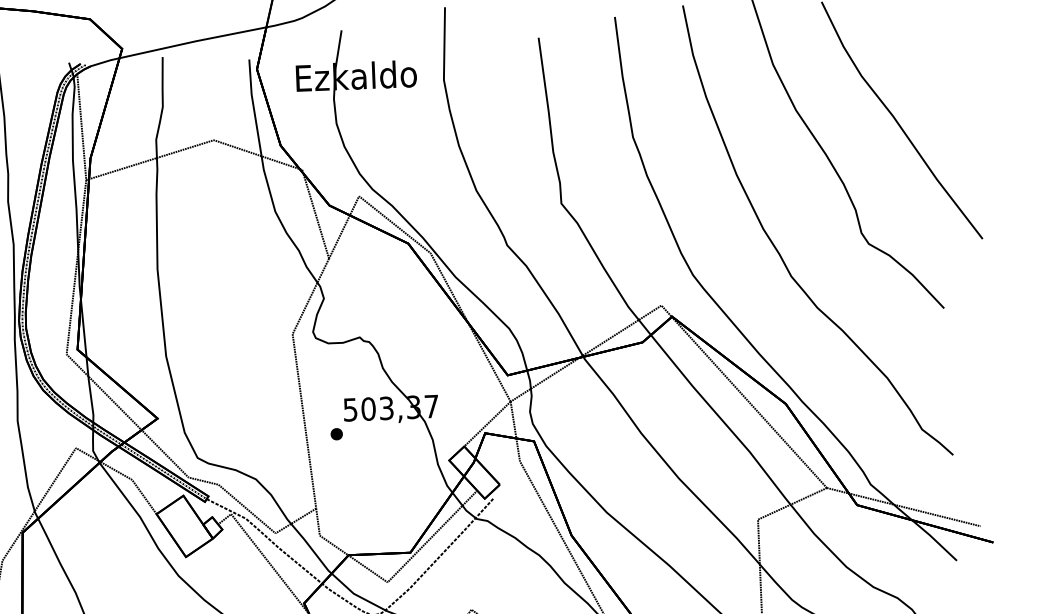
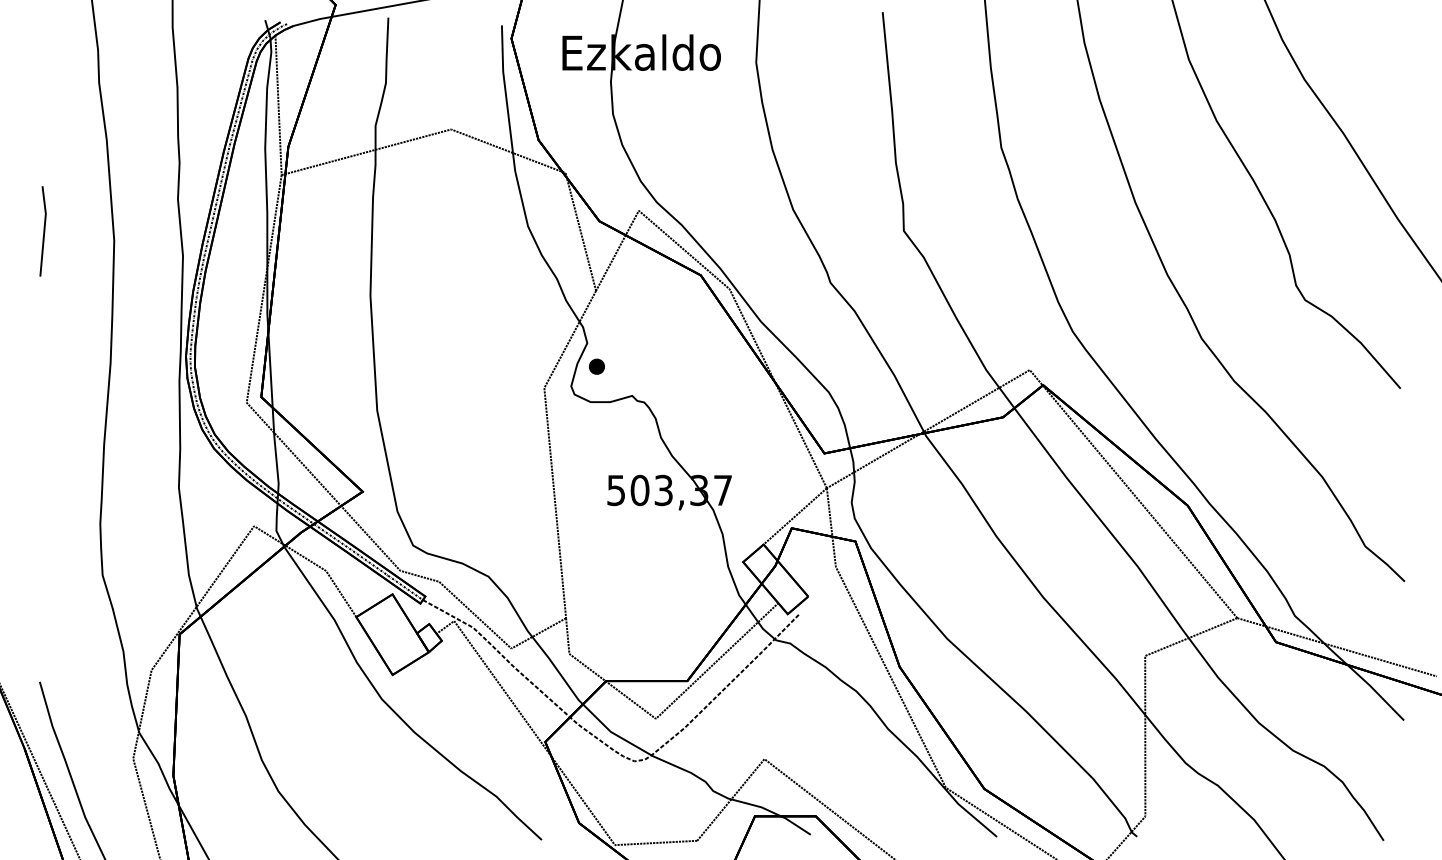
part: (336, 434) -> (596, 366), moved

